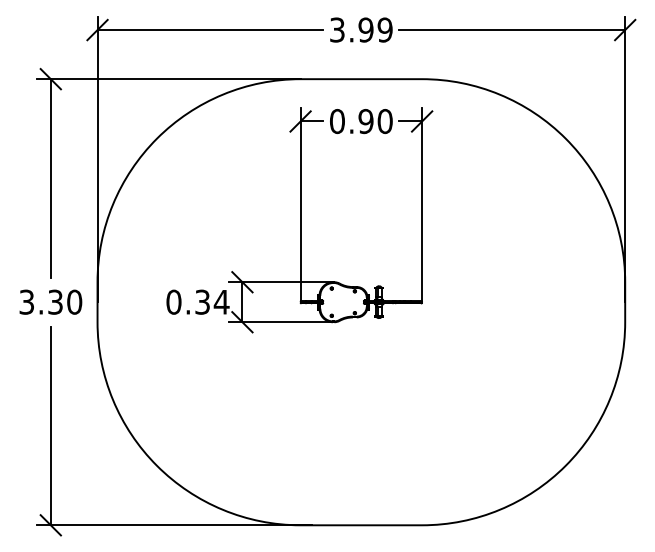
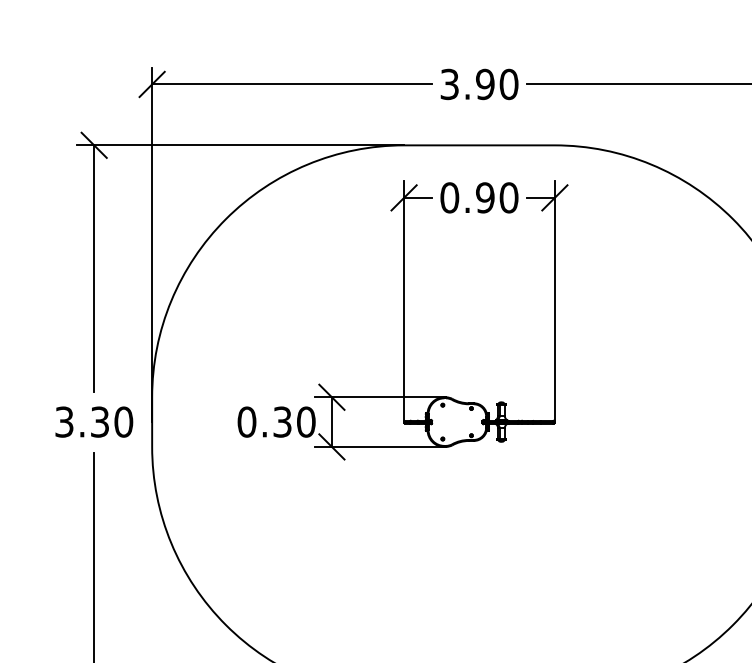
text: (384, 29) -> (508, 83), 3.99 -> 3.90
text: (221, 301) -> (305, 421), 0.34 -> 0.30

